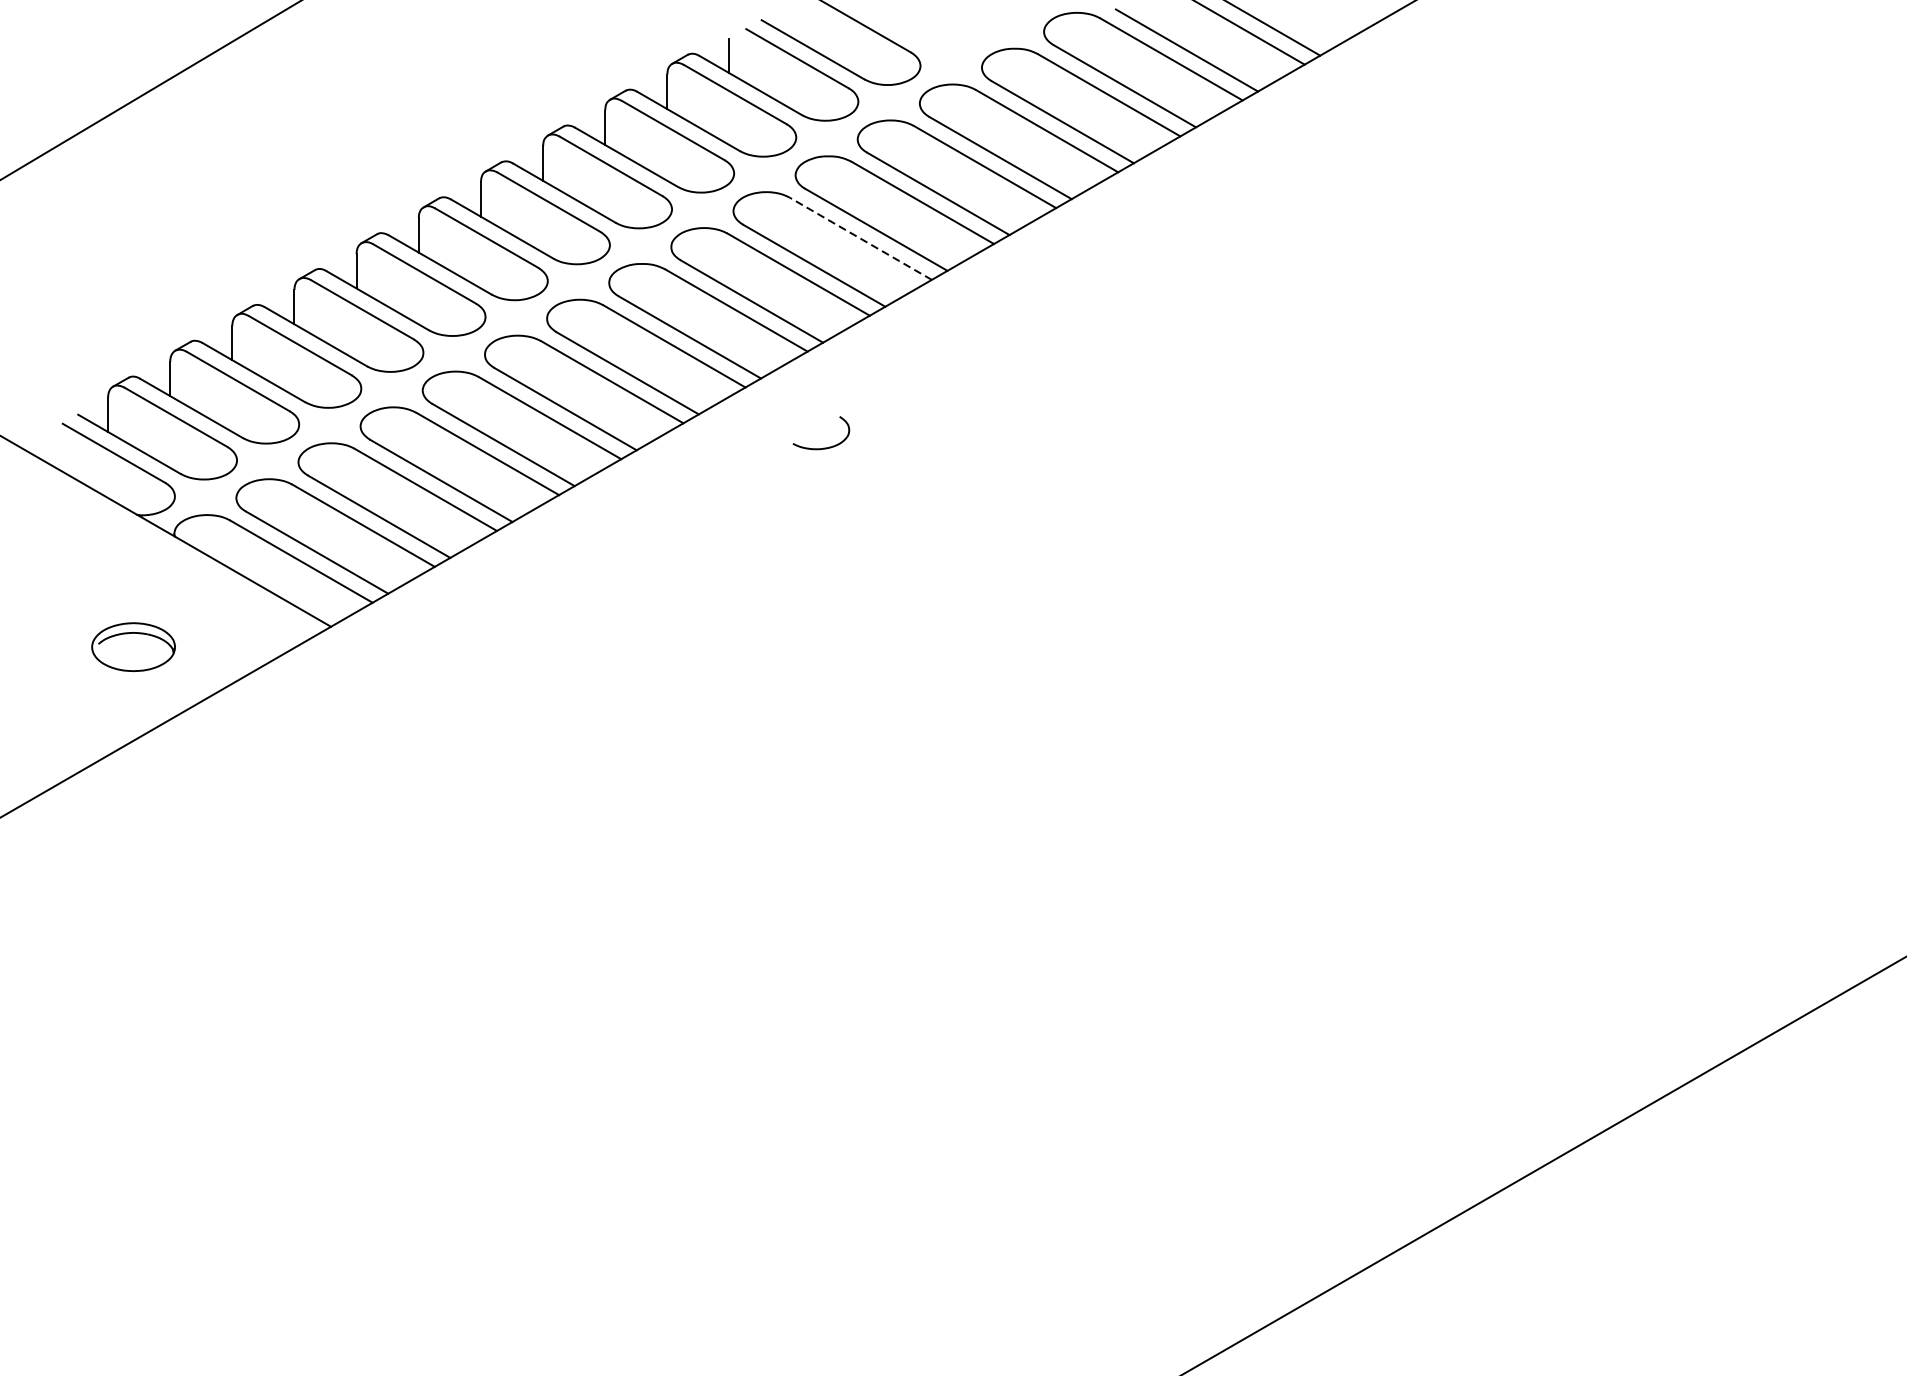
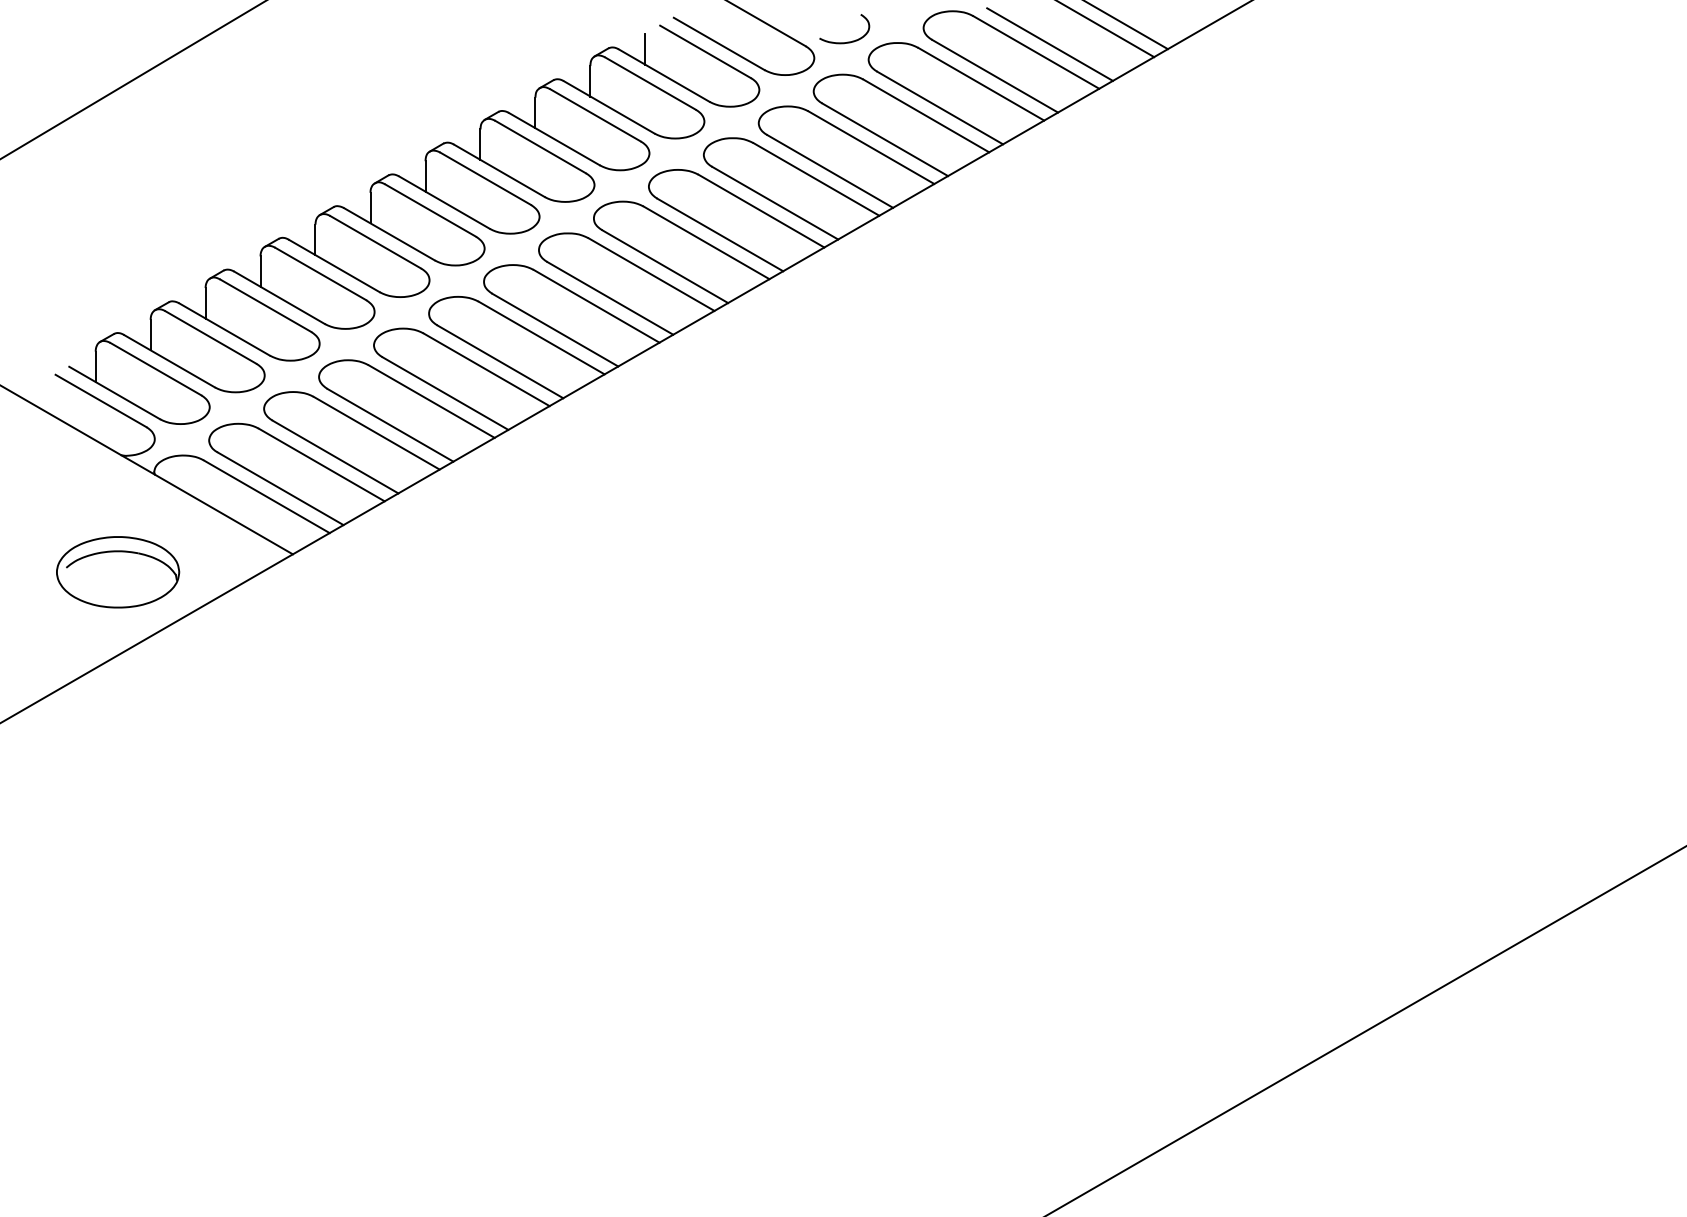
line: (860, 239) -> (761, 211), dashed -> solid
curve: (824, 447) -> (847, 41), moved
part: (133, 647) -> (118, 572), size x1.67

